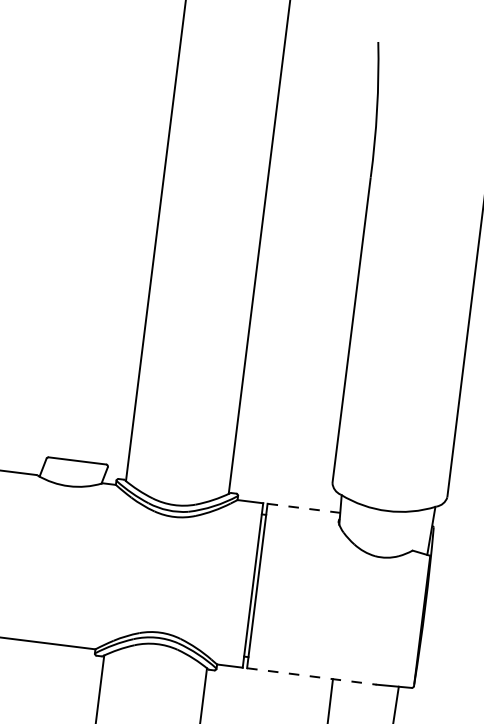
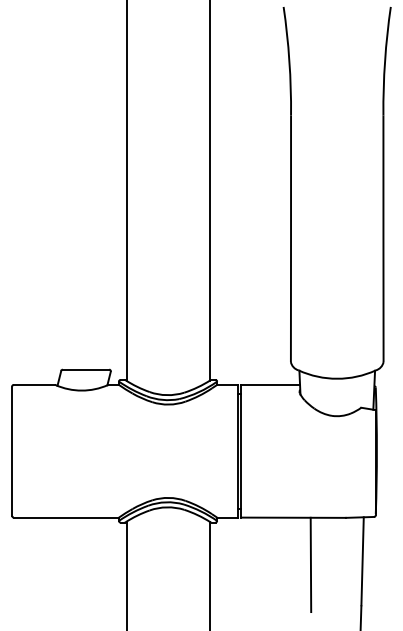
line: (304, 507) -> (271, 384), dashed -> solid
line: (312, 676) -> (294, 517), dashed -> solid

